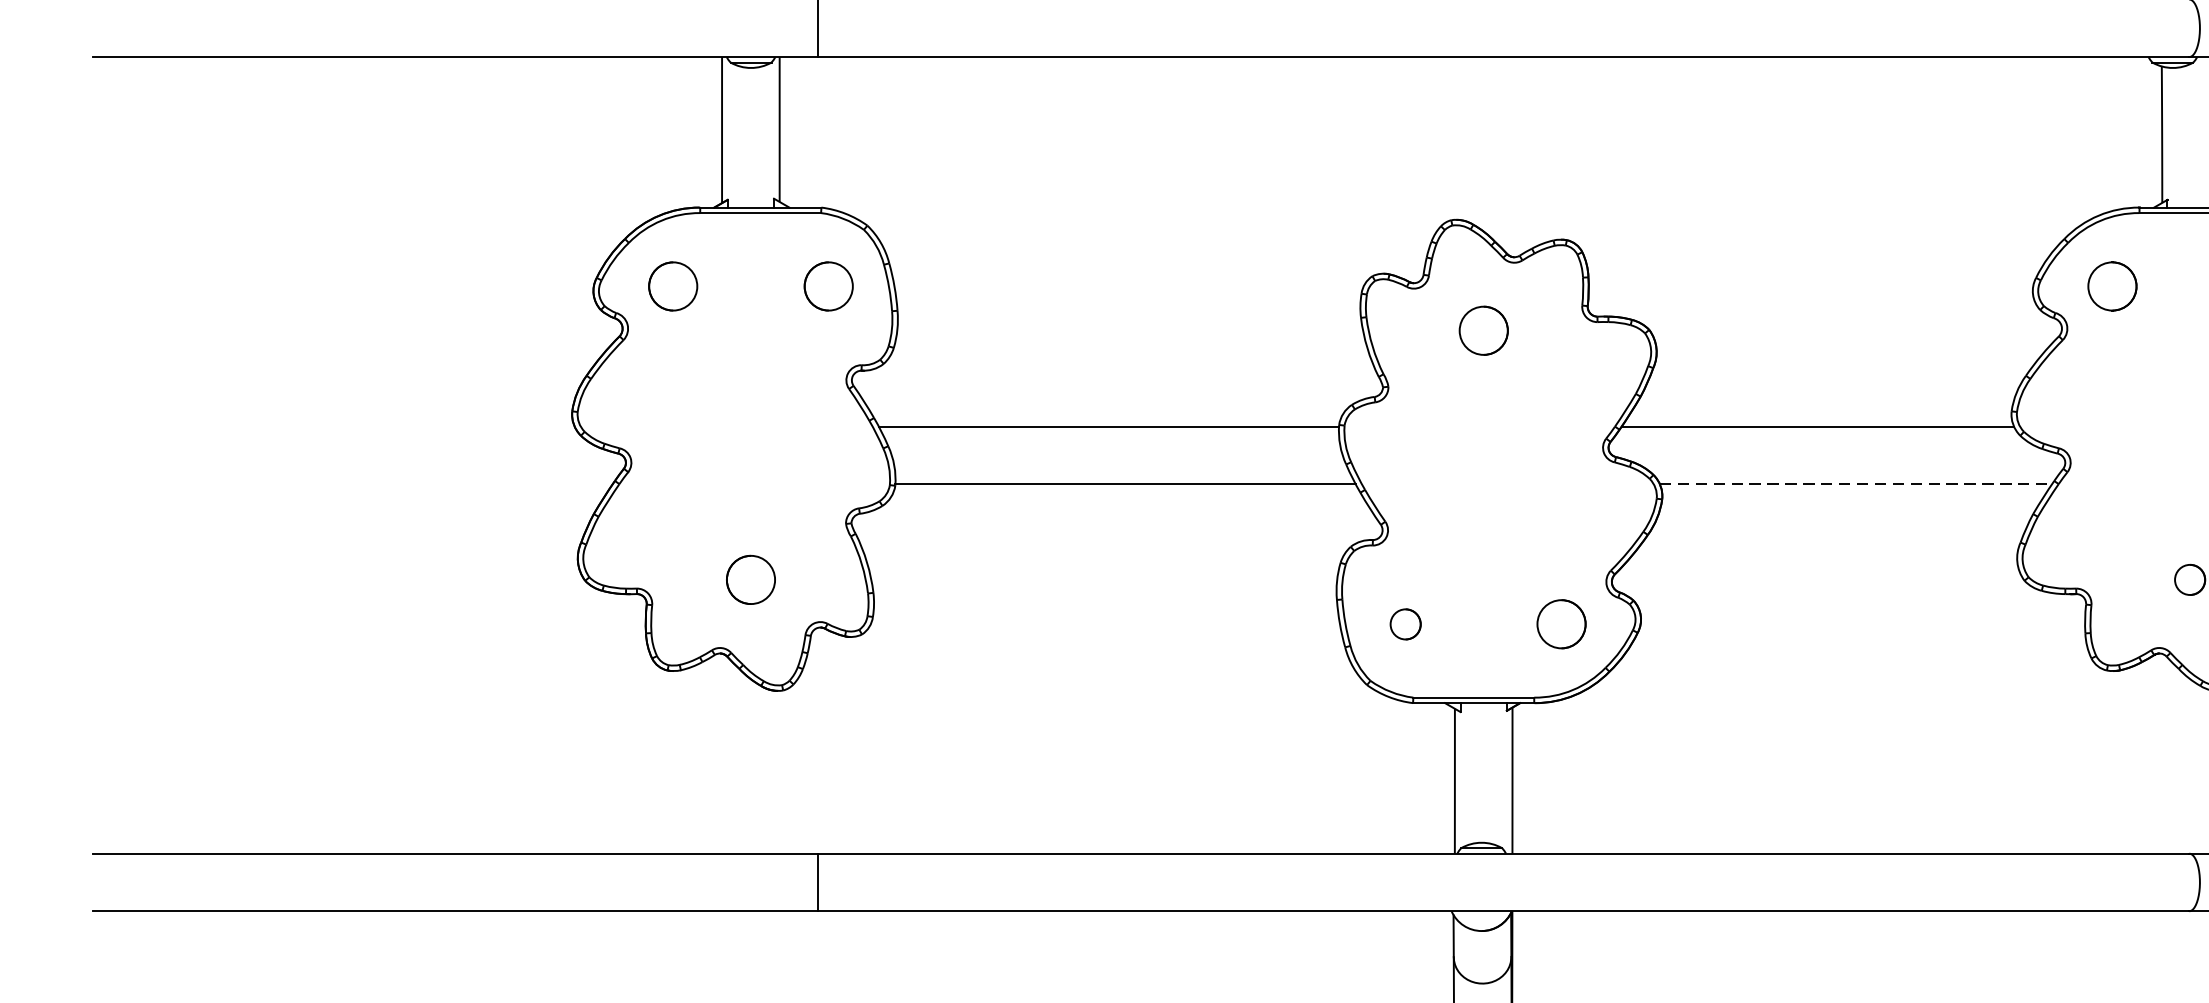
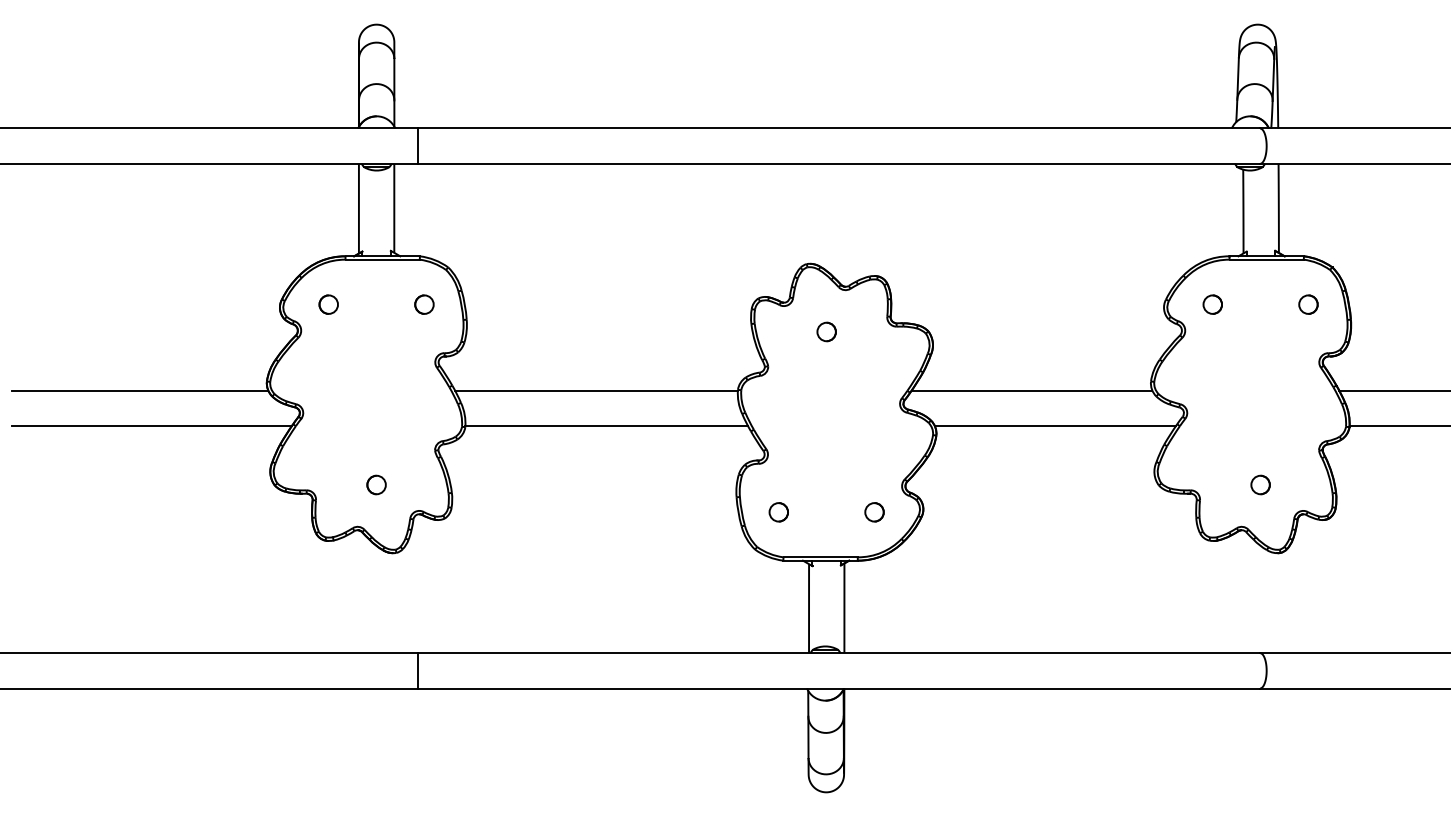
circle: (672, 286) -> (328, 304), size x0.62
circle: (828, 286) -> (424, 304), size x0.62
circle: (2111, 286) -> (1212, 304), size x0.62
part: (1483, 329) -> (826, 331), size x0.62
line: (366, 426) -> (140, 390), added
line: (384, 484) -> (151, 426), added
line: (1856, 484) -> (1055, 426), dashed -> solid
part: (750, 579) -> (376, 484), size x0.62
circle: (1561, 624) -> (874, 512), size x0.62

